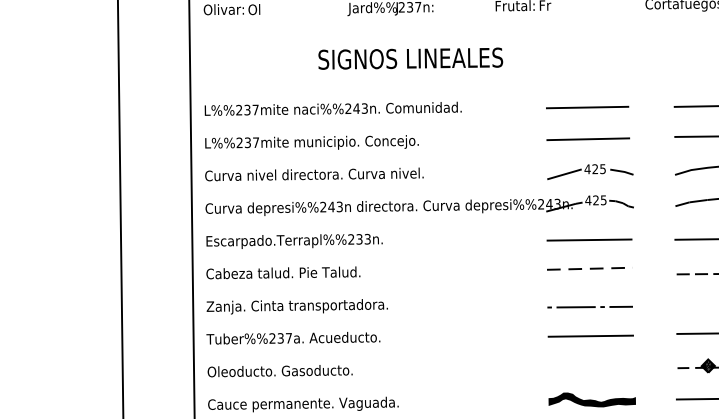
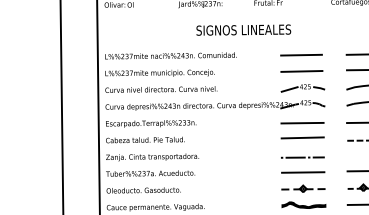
text: (410, 57) -> (243, 29), moved
line: (591, 267) -> (303, 137), dashed -> solid
part: (591, 367) -> (303, 188), added

